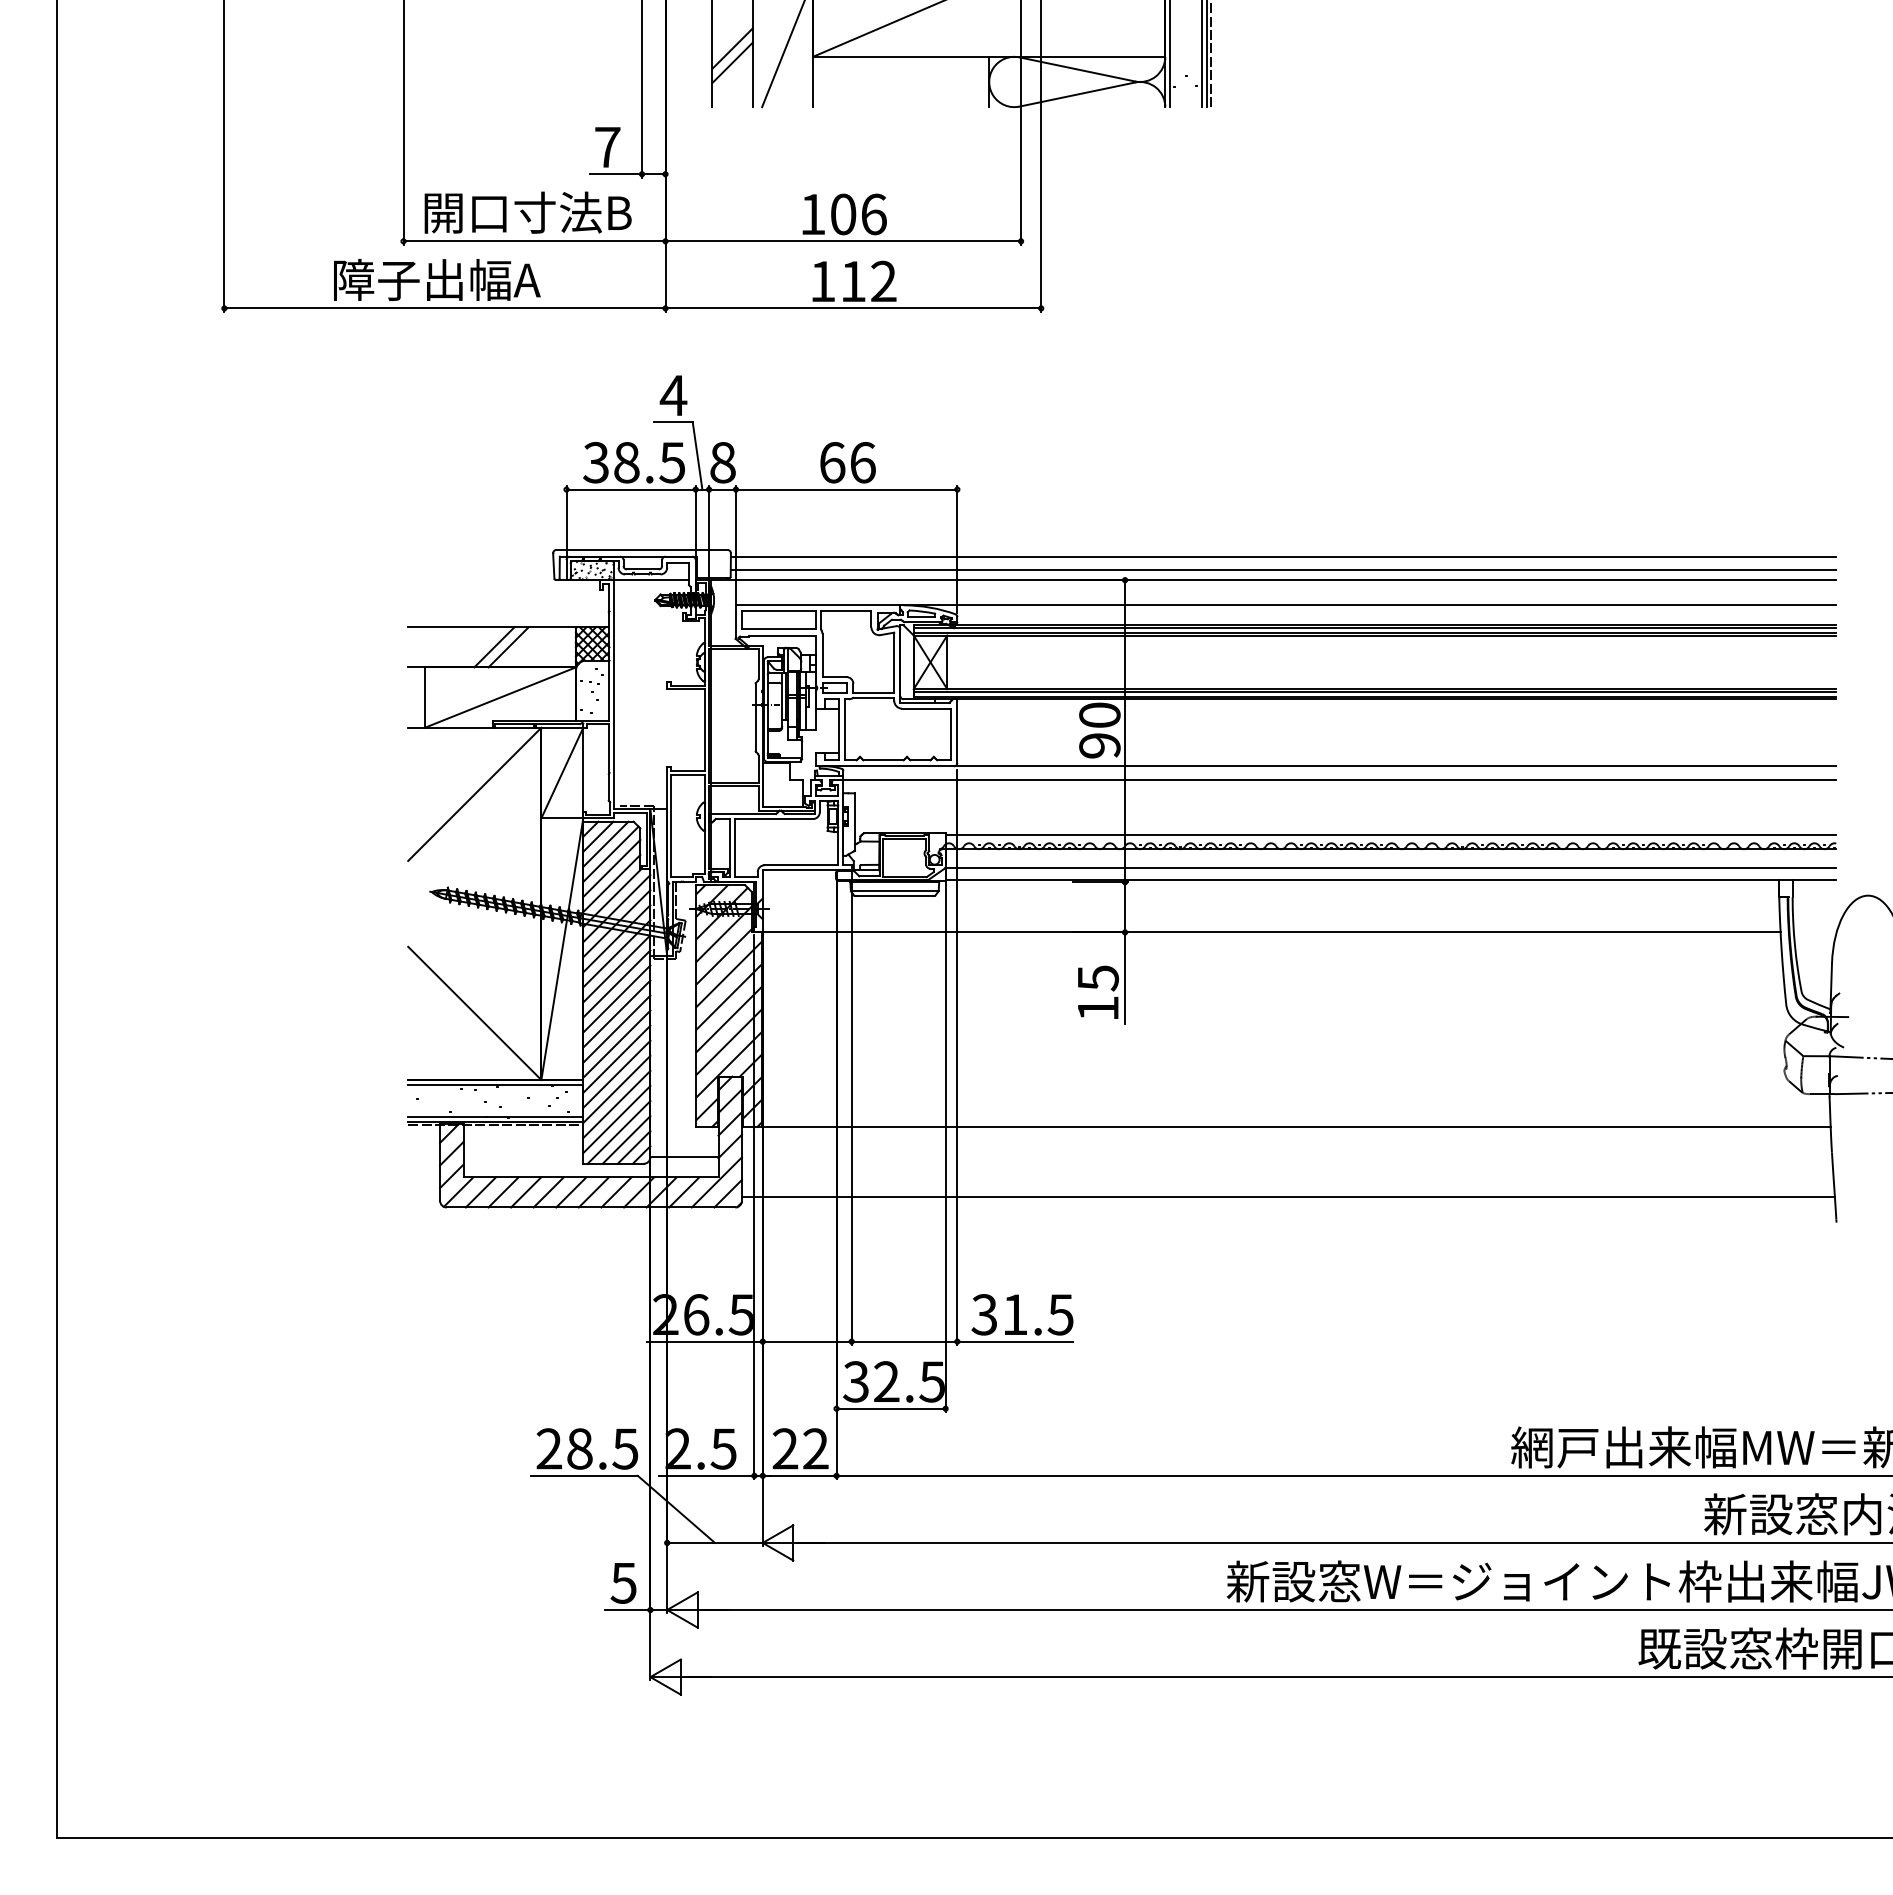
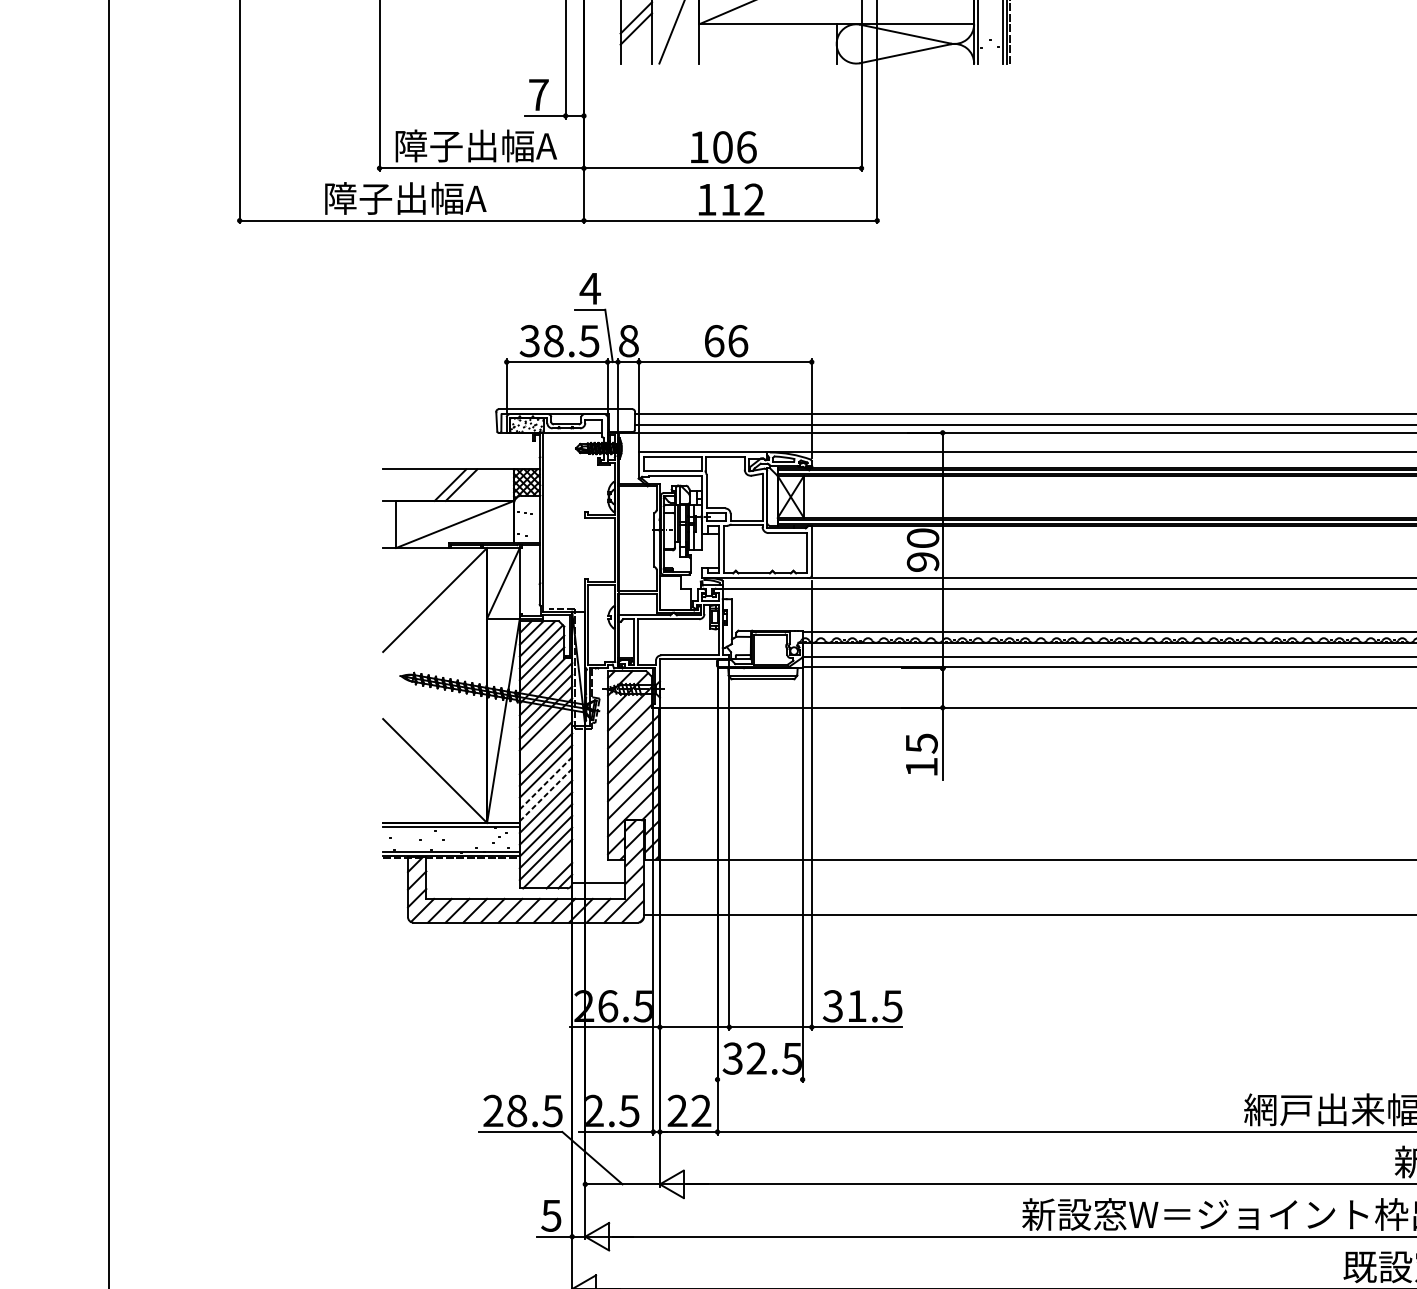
text: (527, 212) -> (476, 145), 開口寸法B -> 障子出幅A
line: (616, 968) -> (545, 735), removed
line: (617, 1028) -> (546, 782), solid -> dashed
line: (617, 1043) -> (546, 794), solid -> dashed
line: (626, 1139) -> (553, 869), removed
line: (890, 1408) -> (759, 1079), removed

